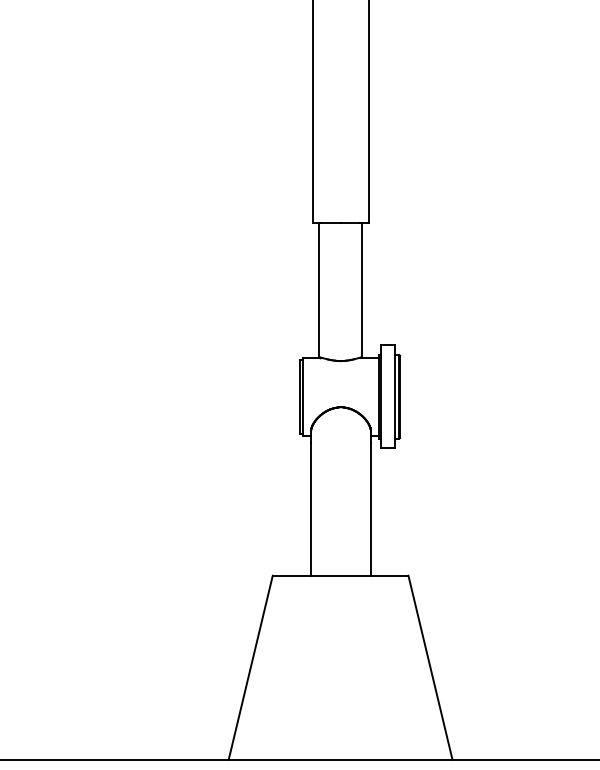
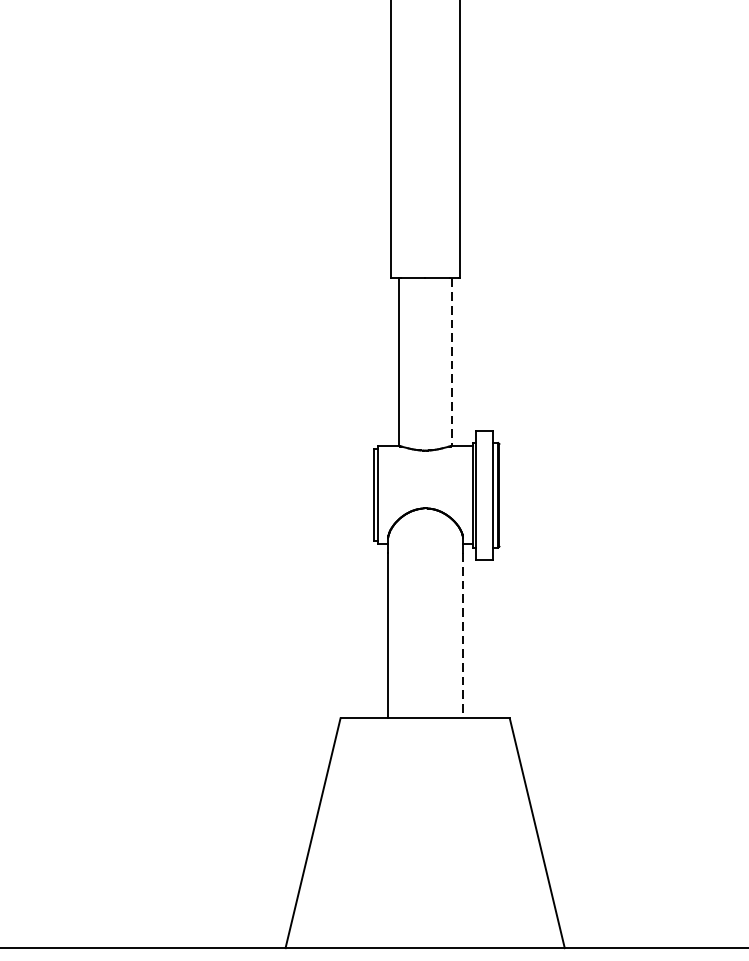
line: (362, 290) -> (452, 362), solid -> dashed
line: (370, 510) -> (462, 637), solid -> dashed

